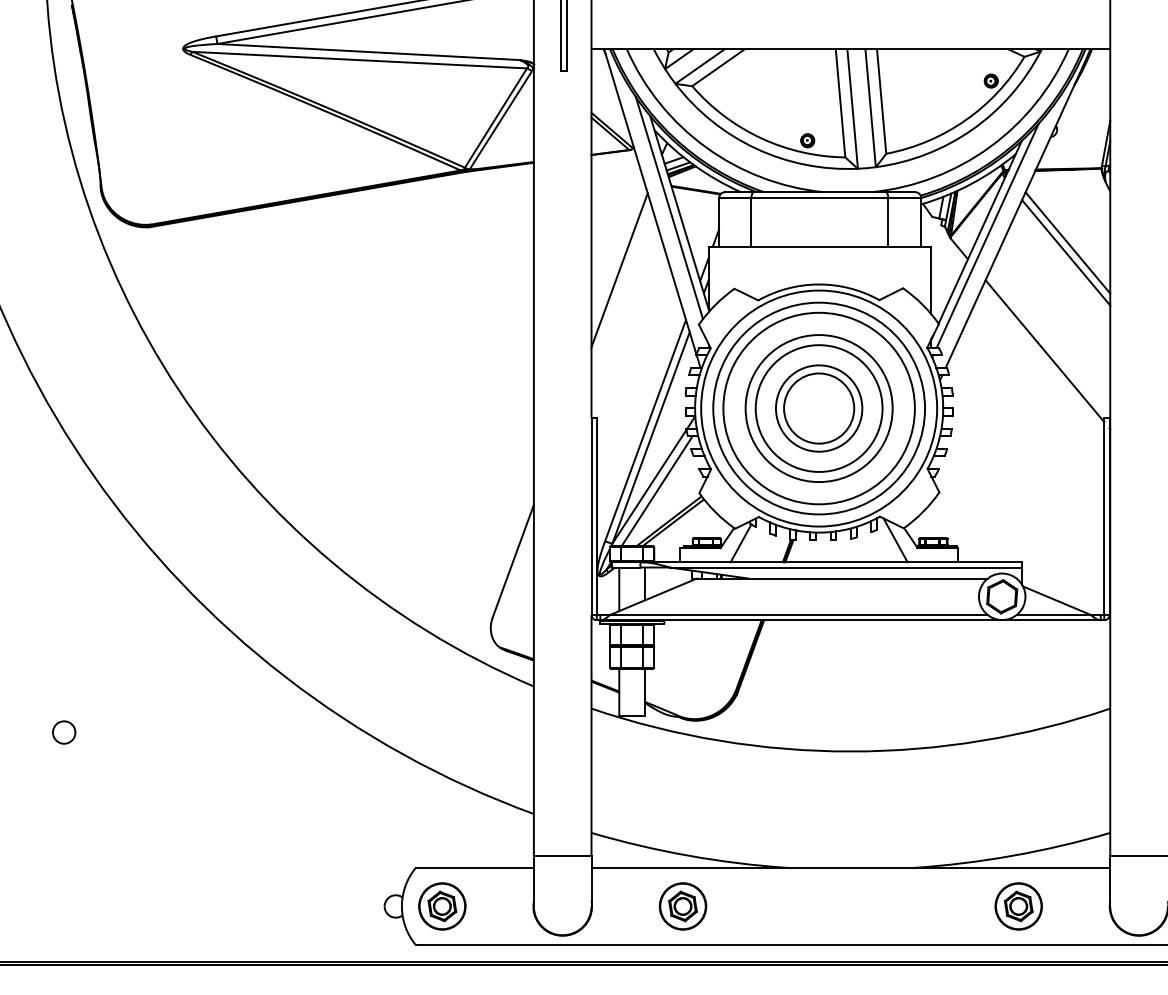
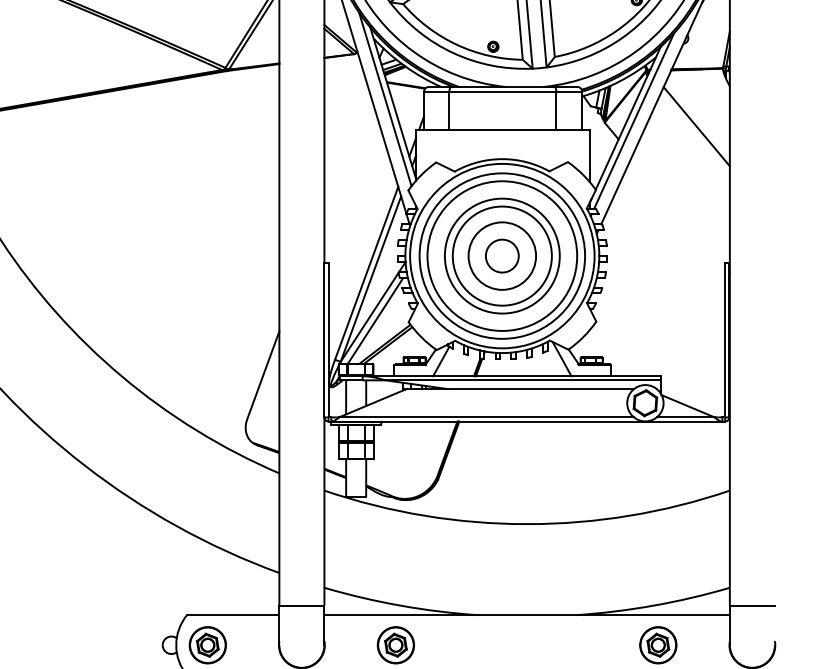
line: (1066, 252) -> (695, 134), removed
line: (619, 270) -> (346, 148), removed
line: (1044, 351) -> (678, 211), removed
circle: (819, 408) -> (502, 256), size x0.6

